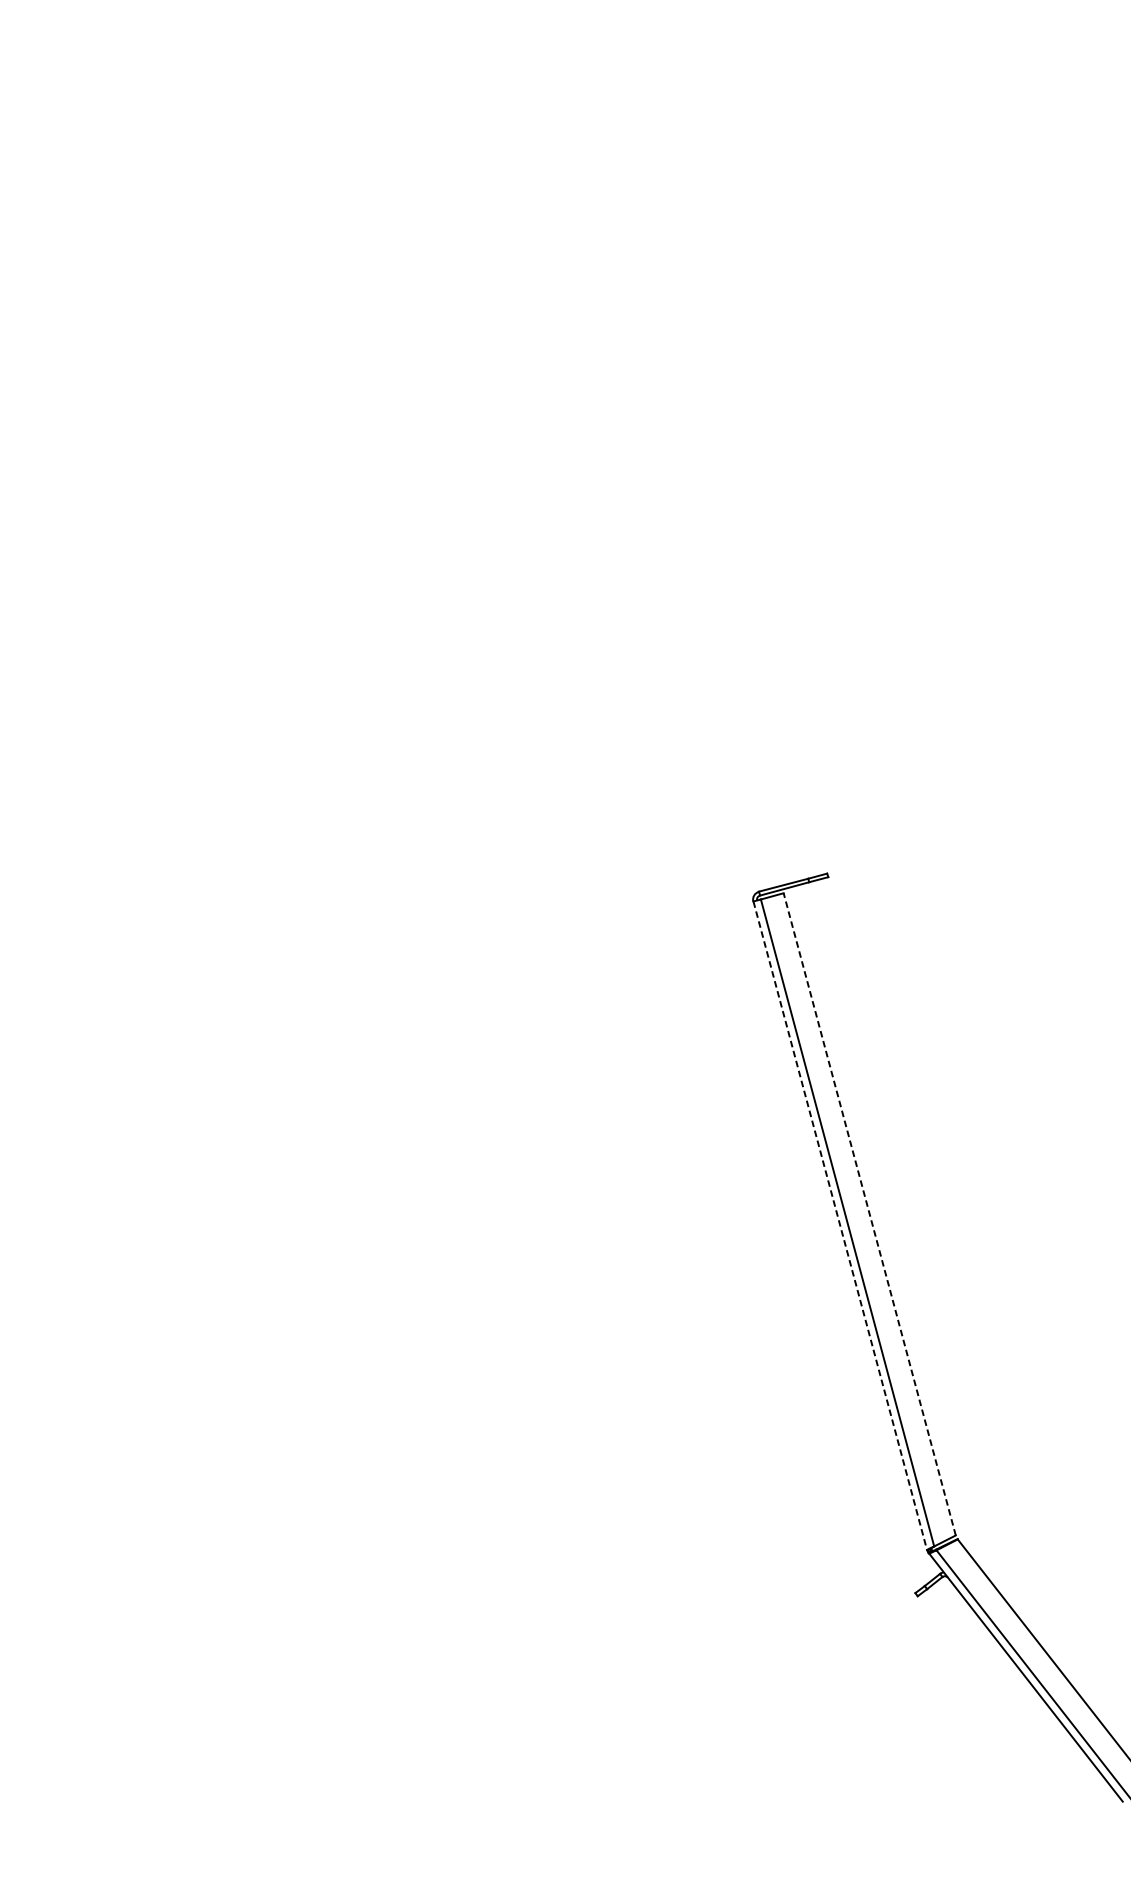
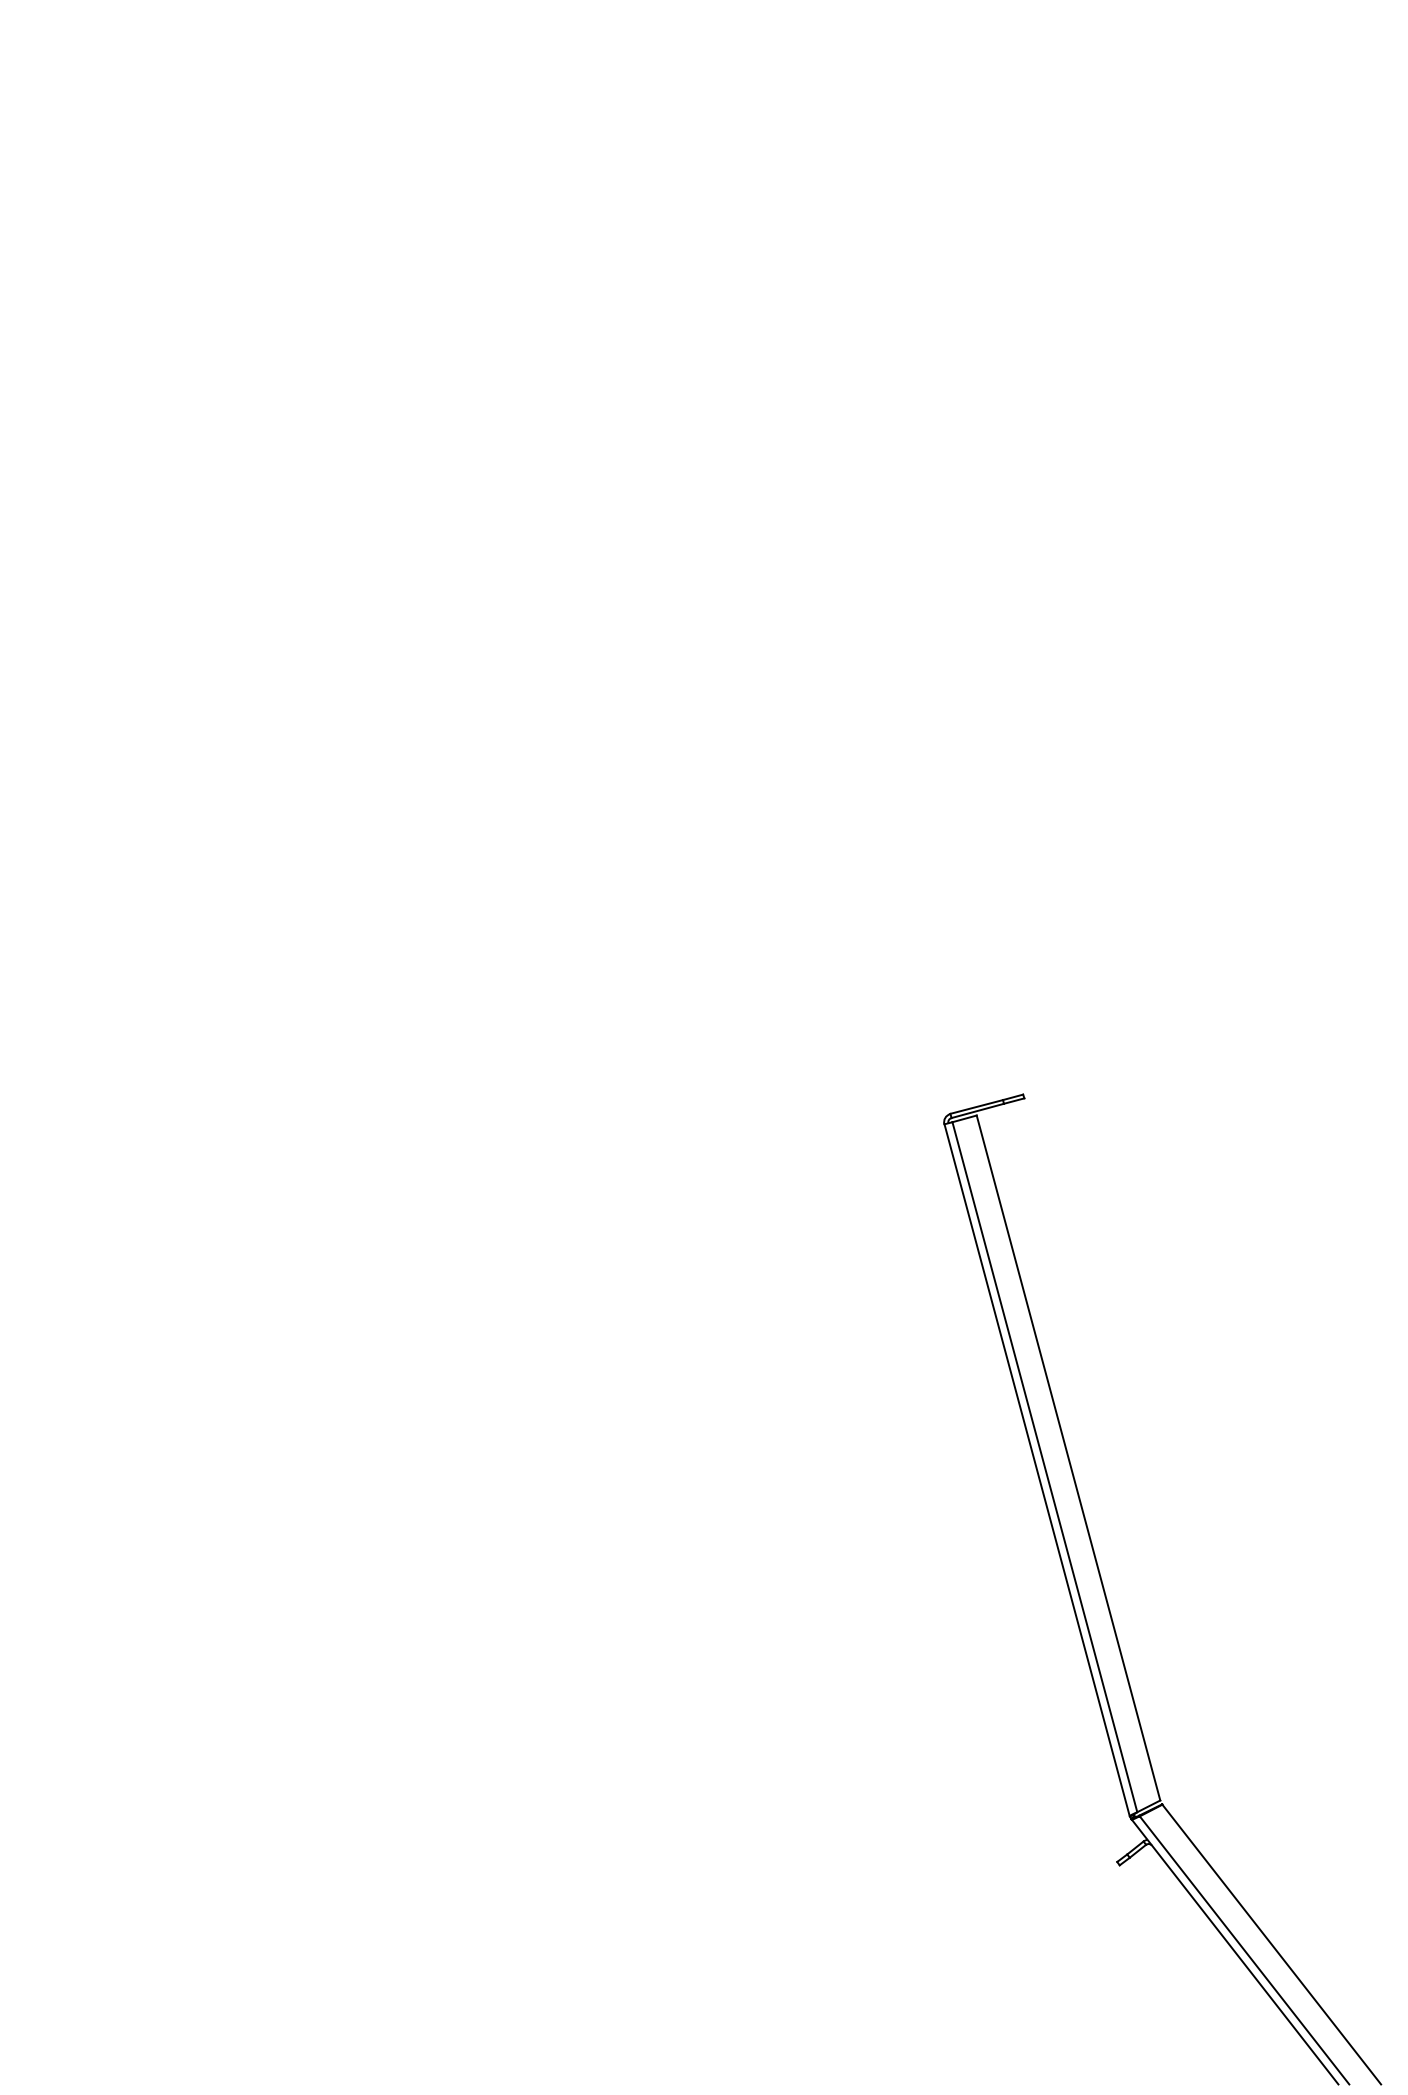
line: (869, 1214) -> (1068, 1458), dashed -> solid
line: (840, 1226) -> (1037, 1470), dashed -> solid

